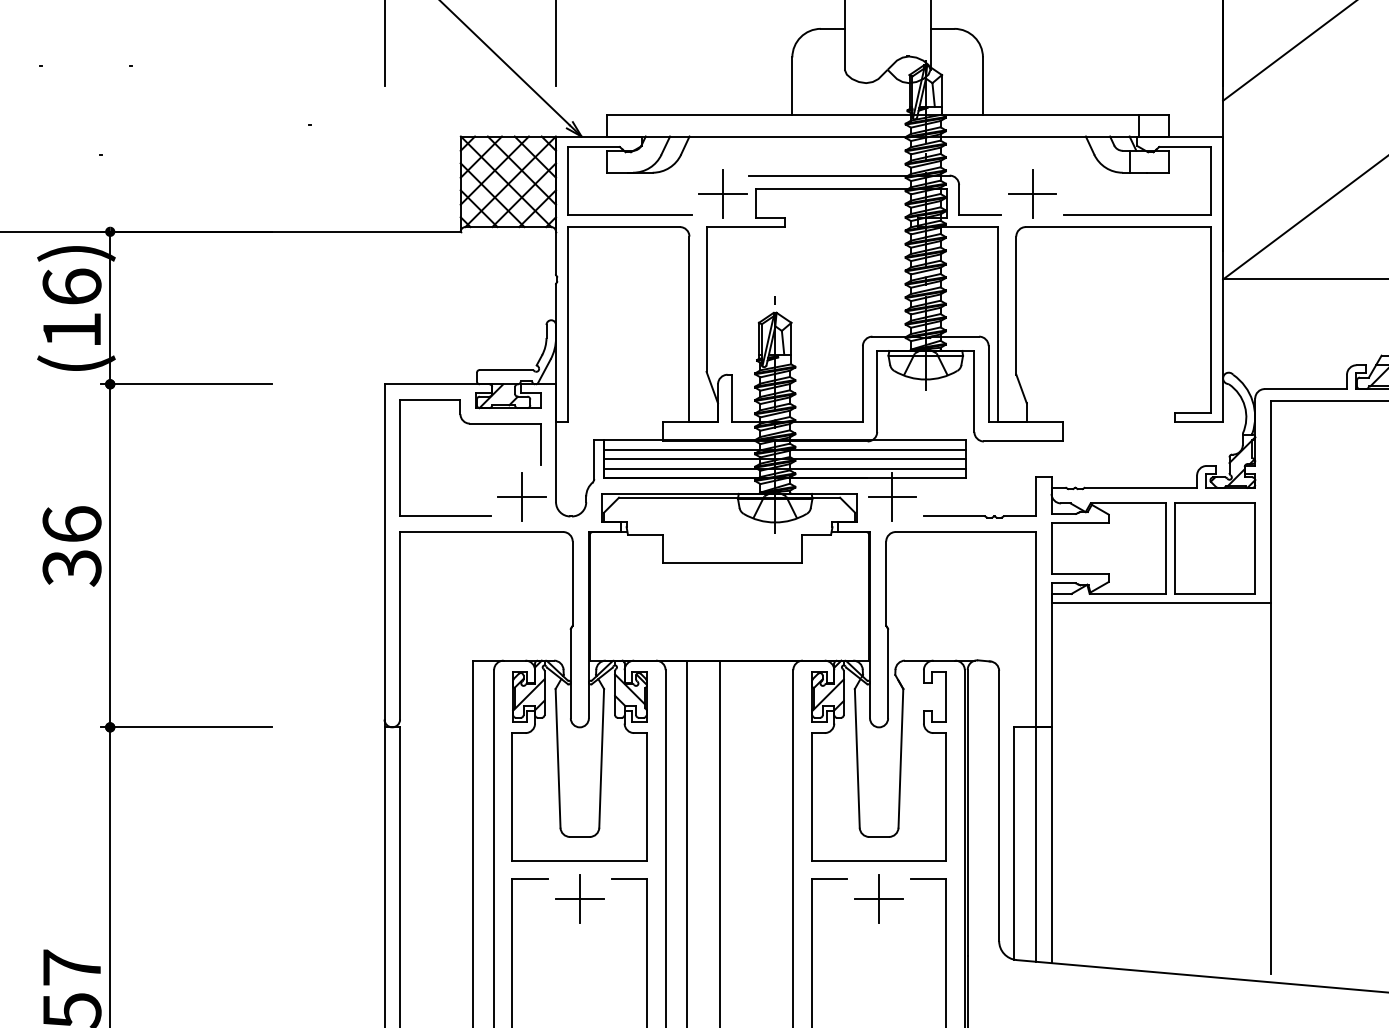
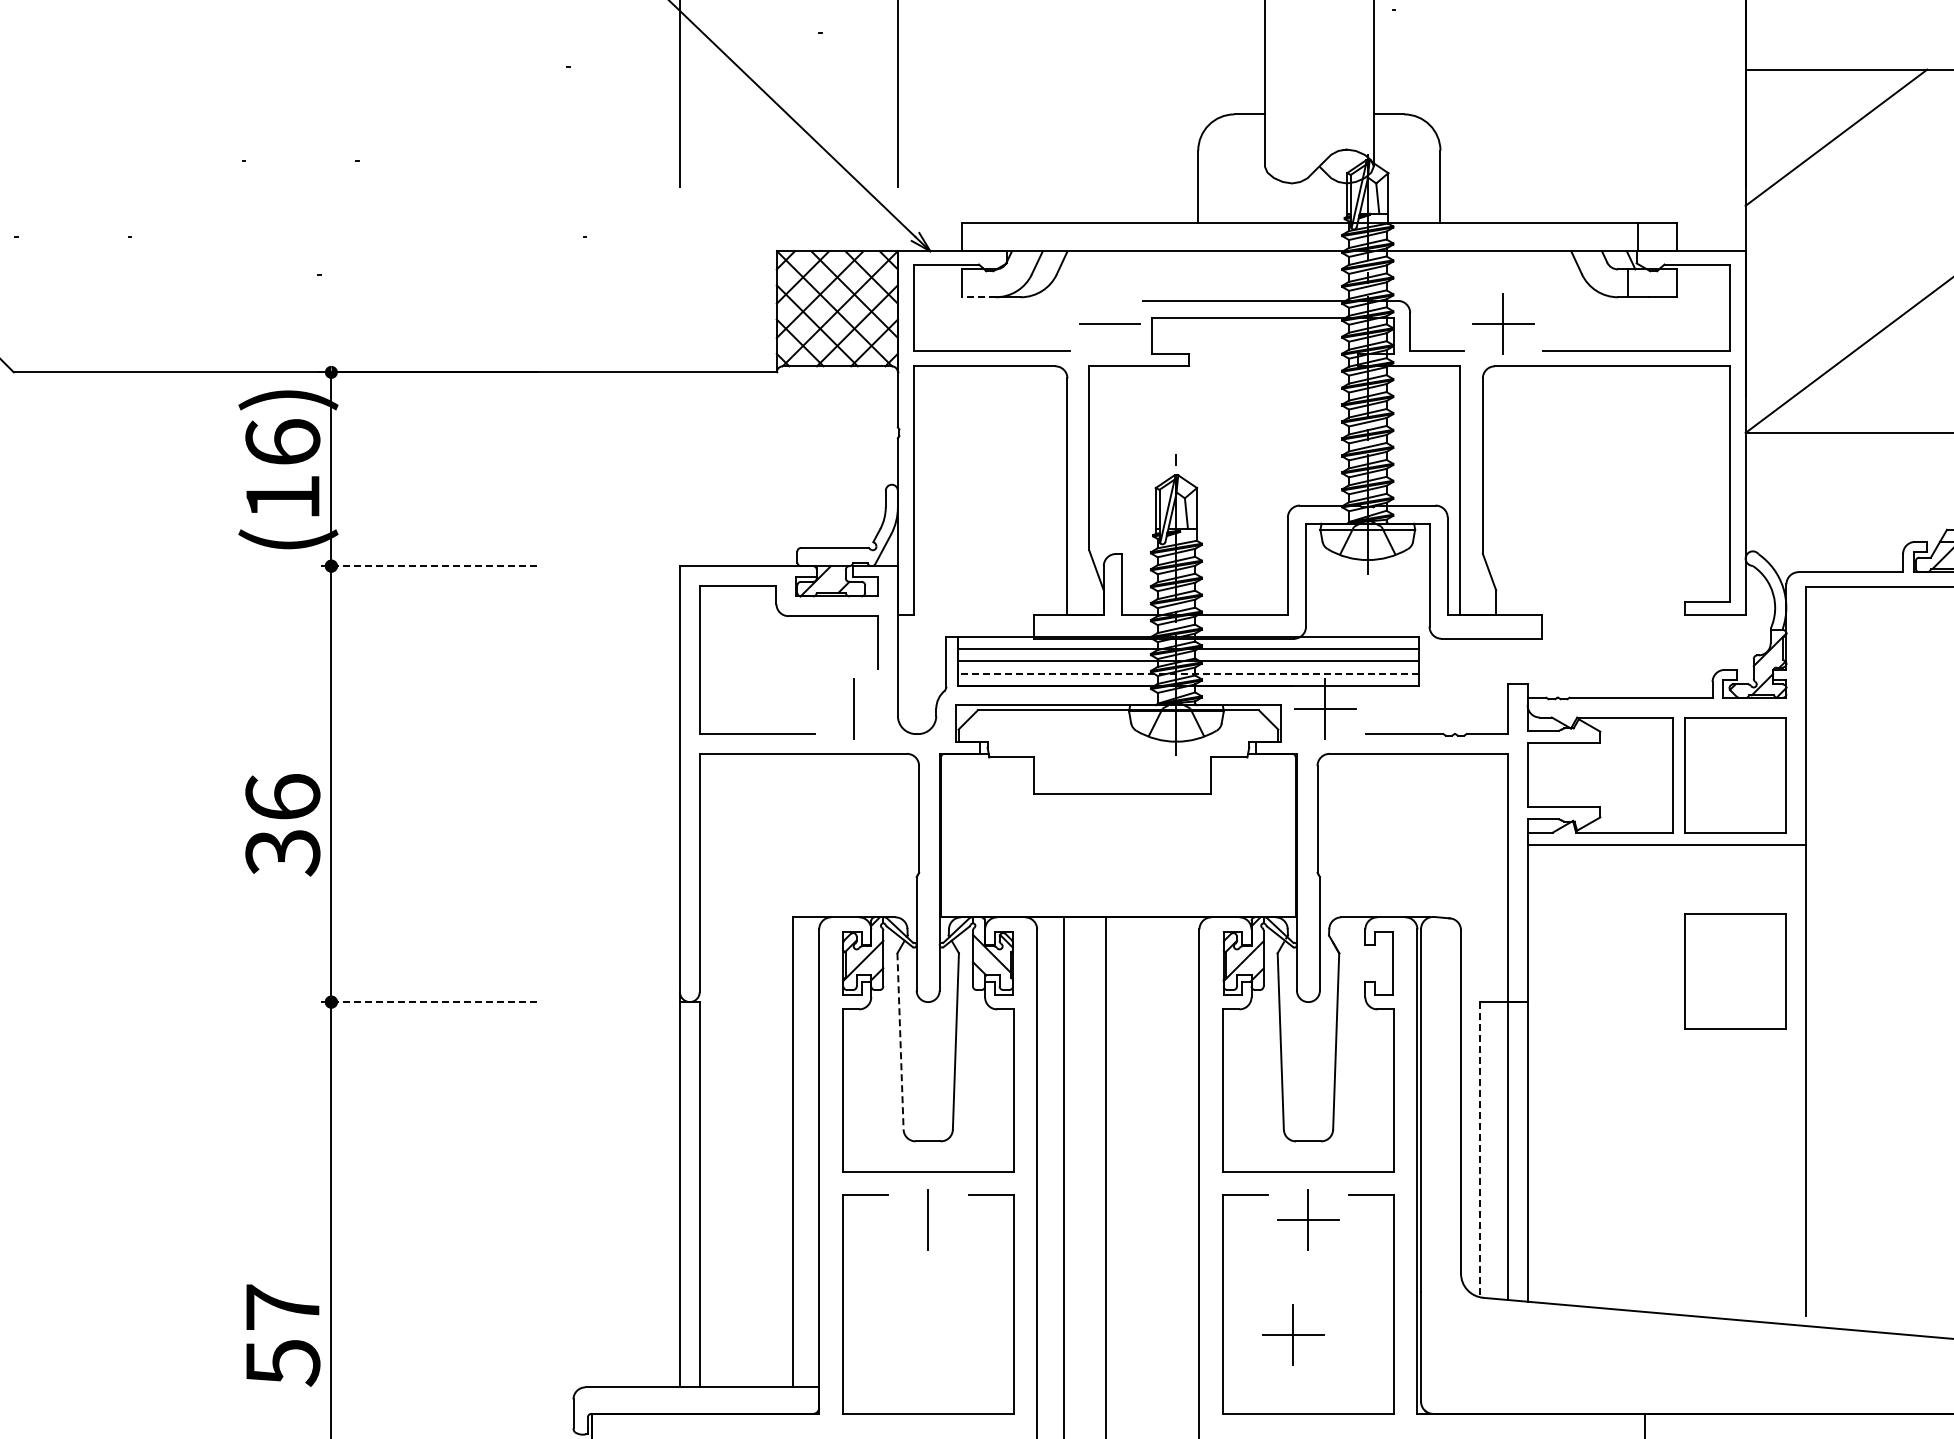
line: (619, 172) -> (978, 297), solid -> dashed
line: (722, 193) -> (1109, 323), removed
line: (186, 384) -> (428, 566), solid -> dashed
line: (784, 468) -> (1188, 673), solid -> dashed
line: (521, 497) -> (854, 709), removed
text: (71, 546) -> (282, 825), moved
part: (1215, 703) -> (1735, 971), added
line: (186, 727) -> (428, 1002), solid -> dashed
line: (558, 758) -> (900, 1041), solid -> dashed
line: (1014, 843) -> (1480, 1149), solid -> dashed
line: (579, 899) -> (927, 1220), removed
part: (867, 988) -> (1293, 1334), added

